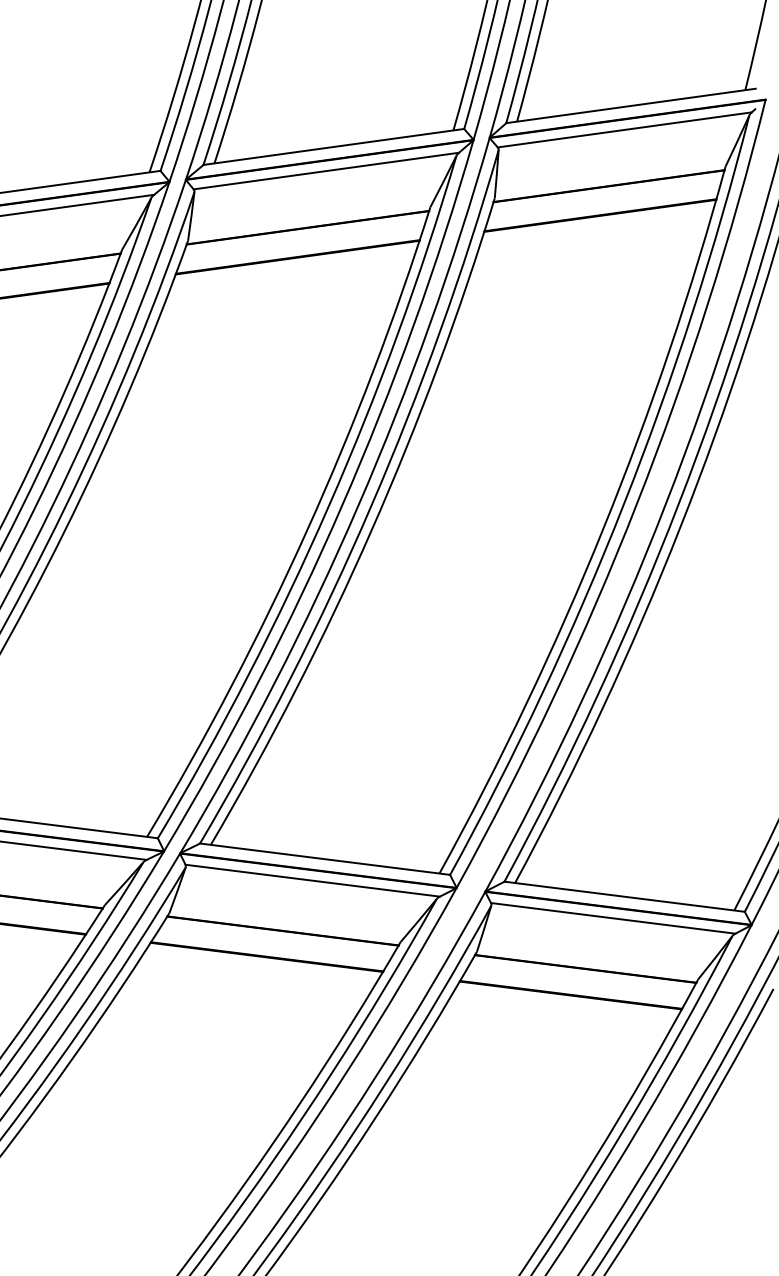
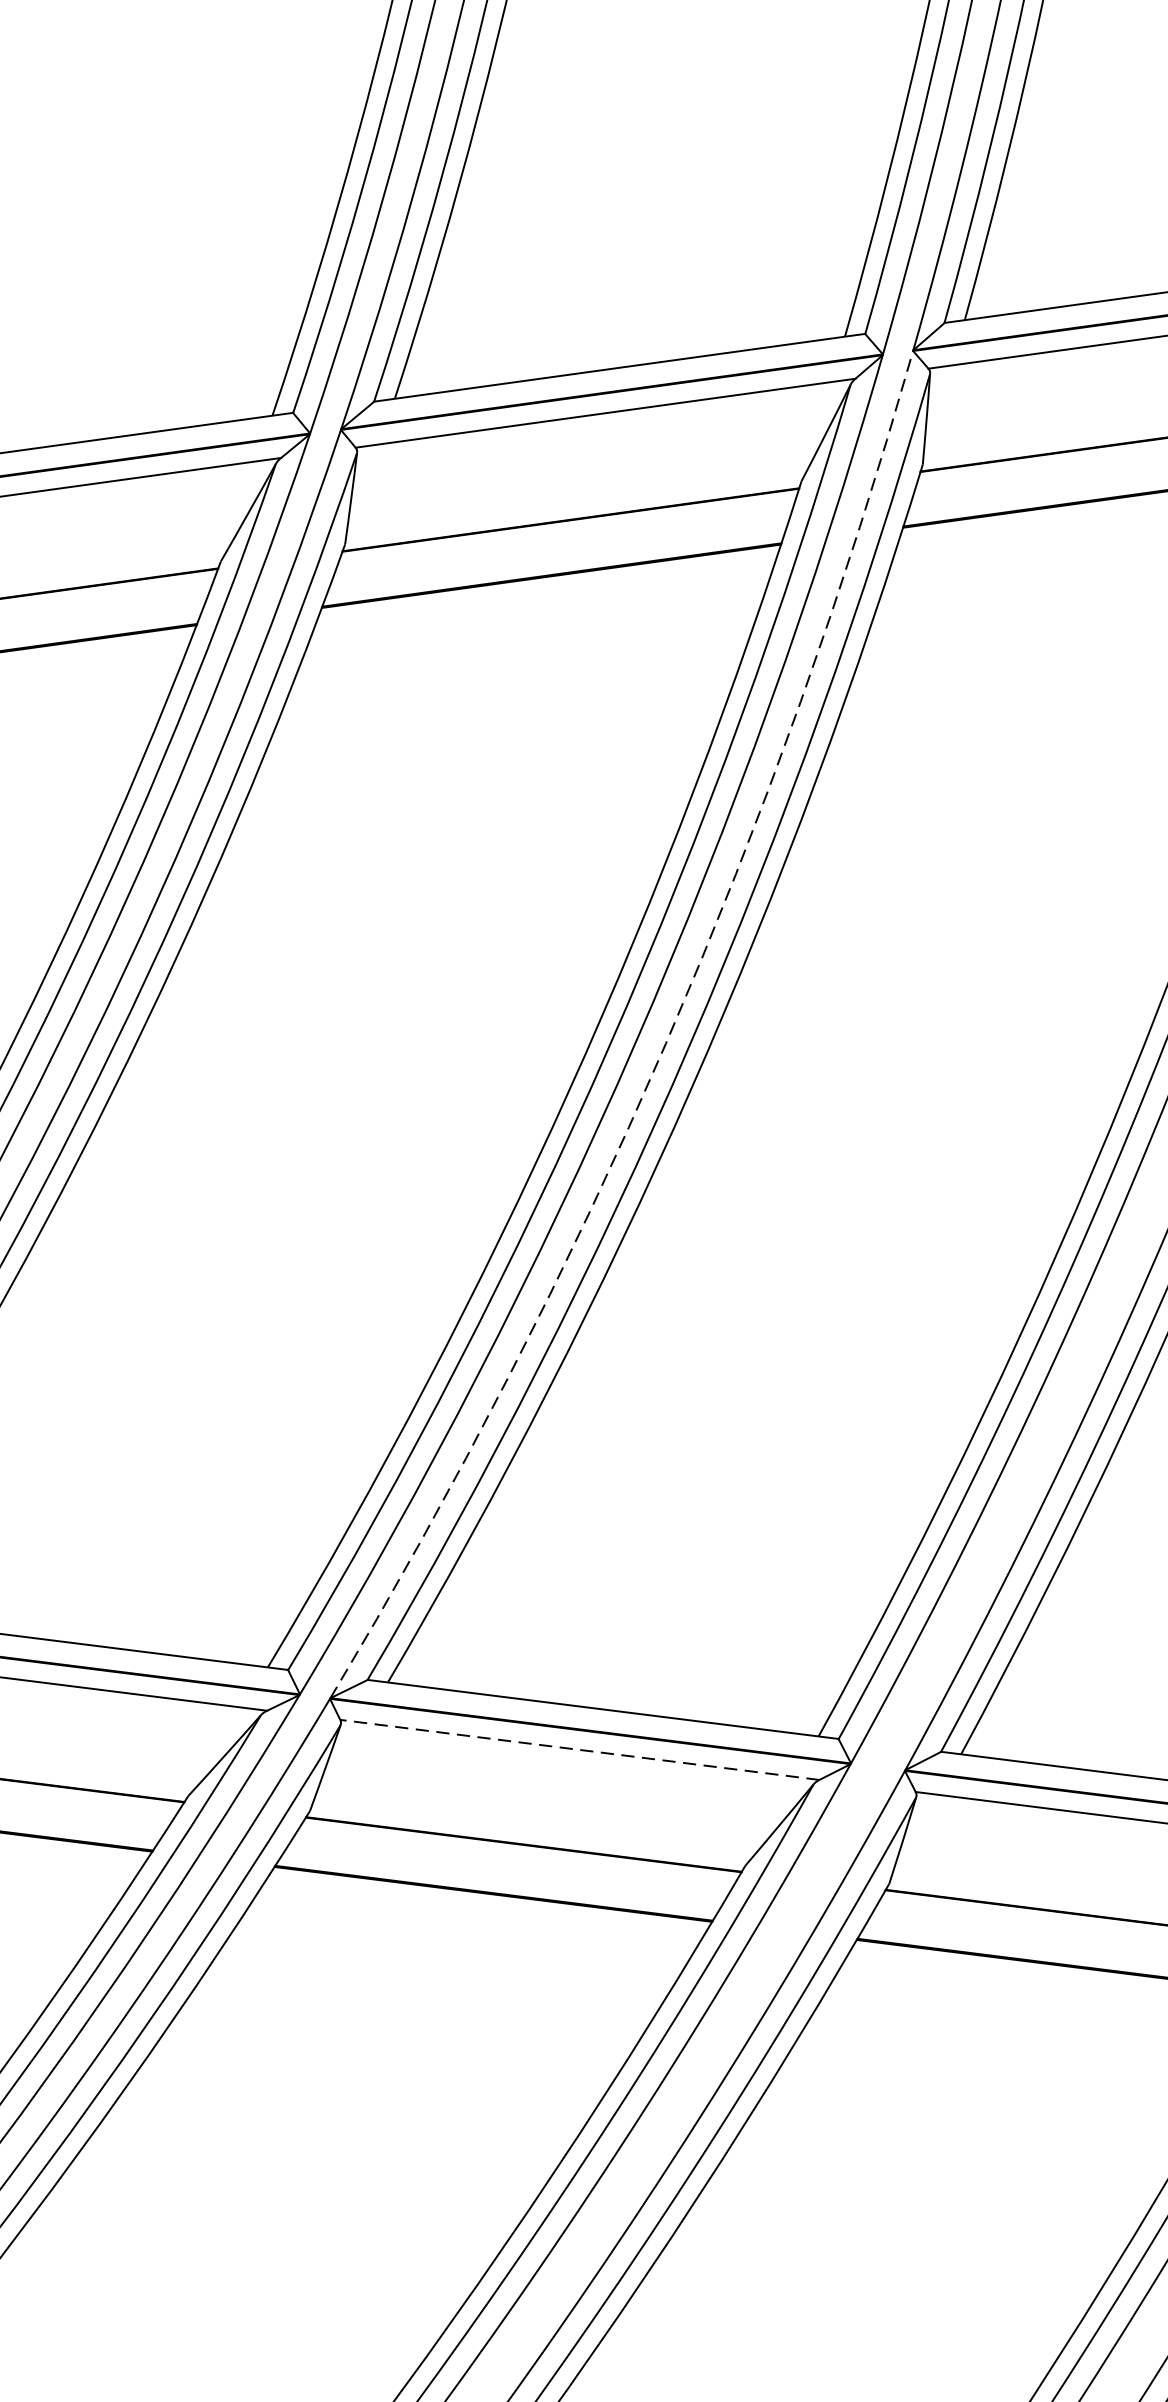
arc: (358, 505) -> (666, 1043), solid -> dashed
line: (312, 880) -> (579, 1749), solid -> dashed

